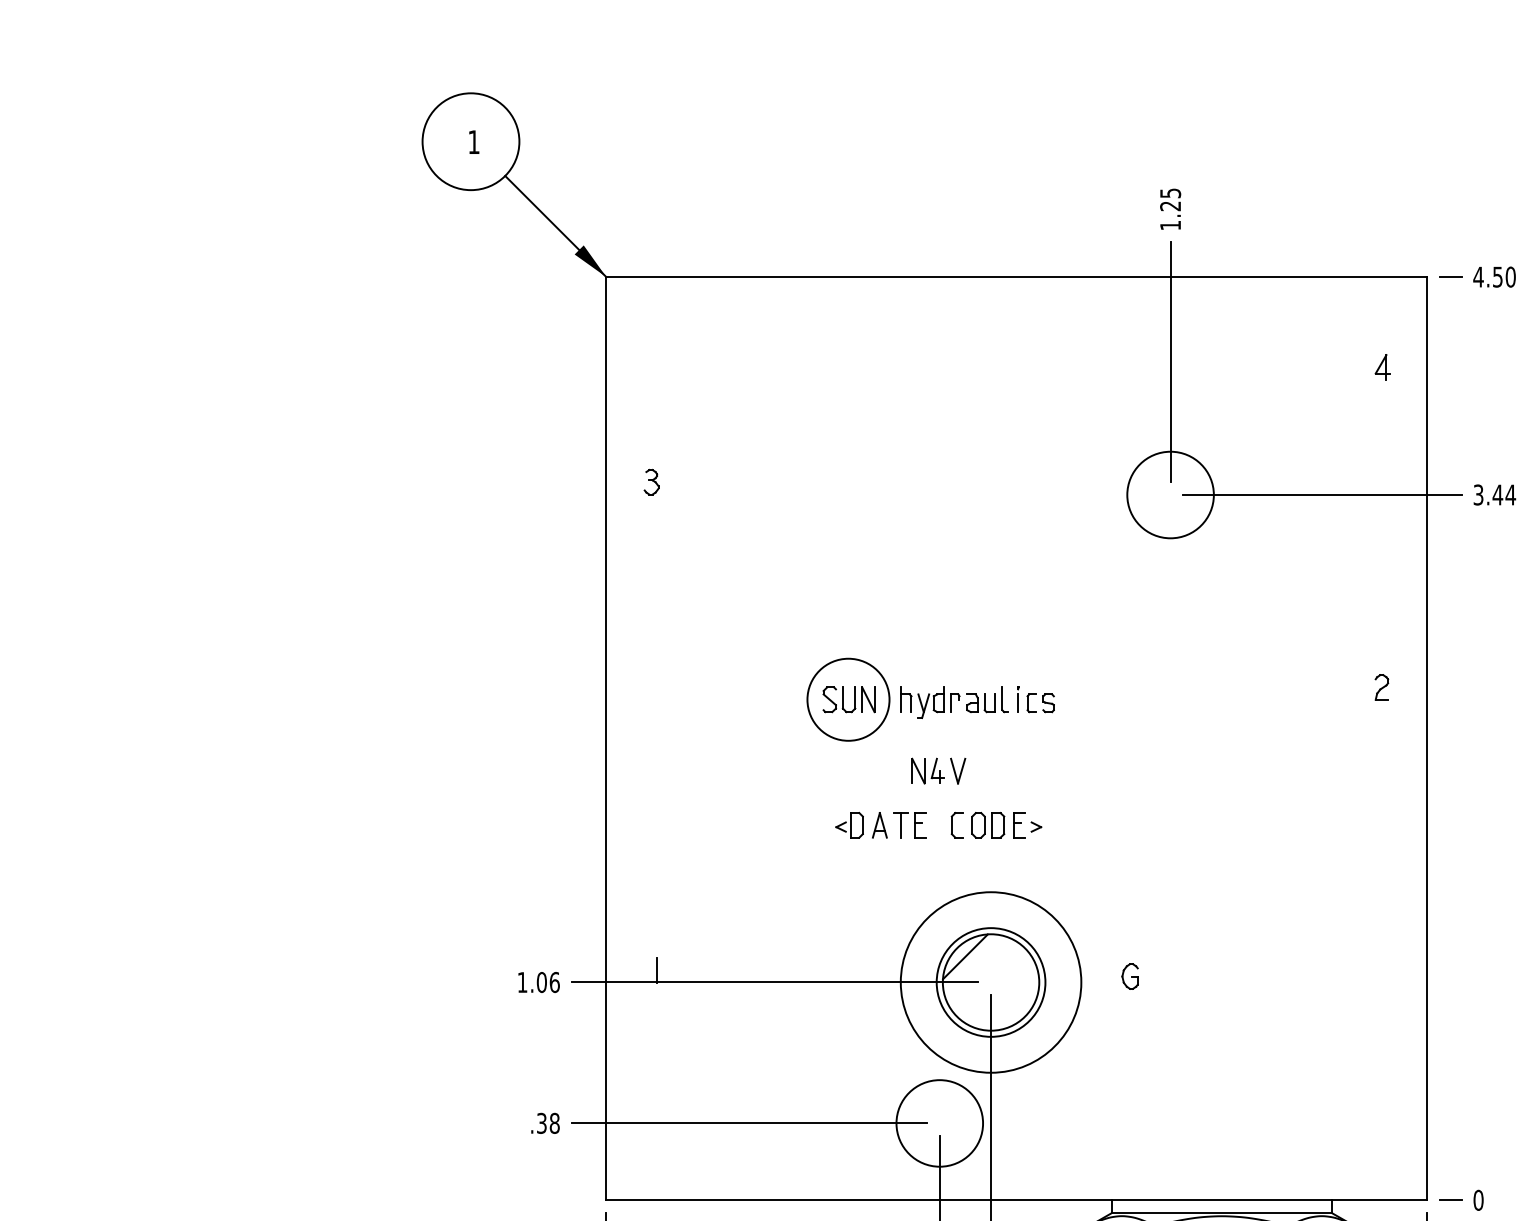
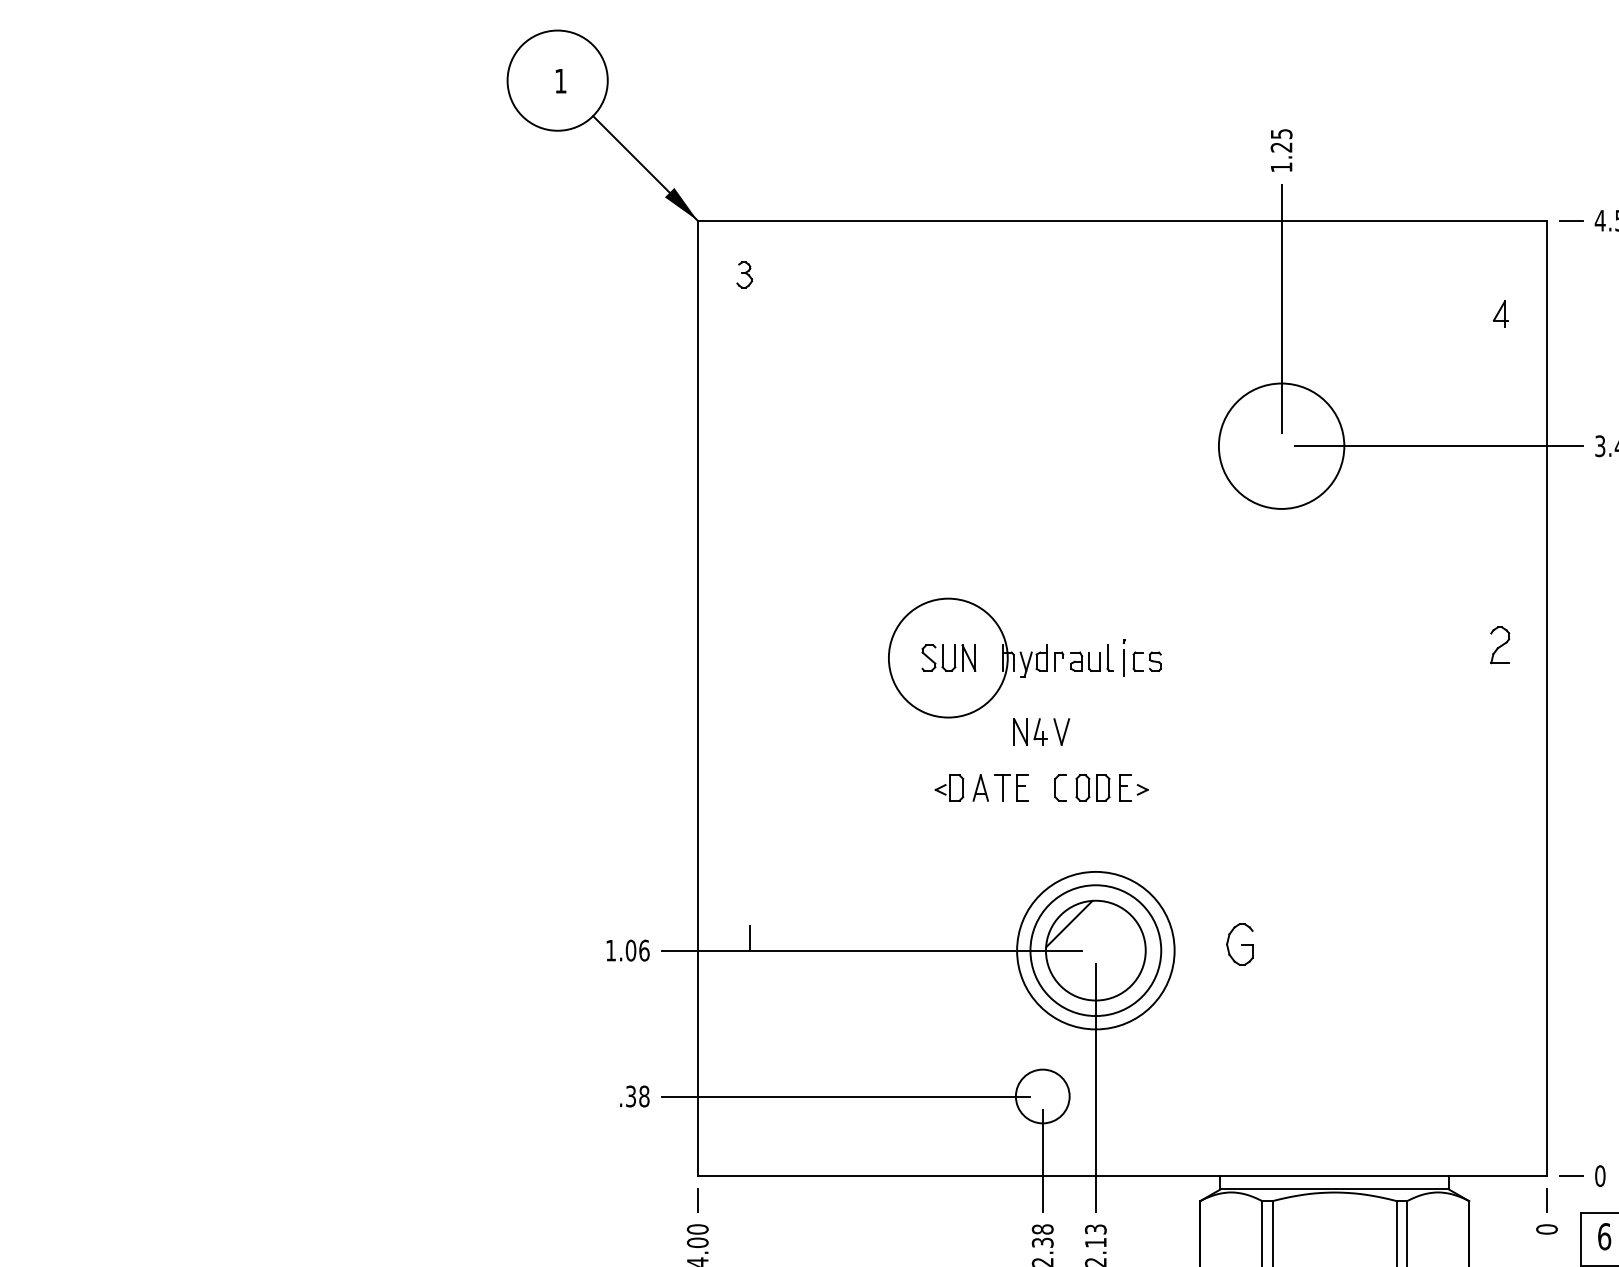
part: (651, 481) -> (744, 274), moved
circle: (1170, 495) -> (1281, 446), size x1.4
part: (1382, 687) -> (1500, 645), size x1.4
circle: (847, 699) -> (947, 657), size x1.4
part: (1017, 699) -> (1123, 657), size x1.4
part: (1129, 976) -> (1239, 944), size x1.6
circle: (990, 982) -> (1095, 950), size x0.7
circle: (990, 982) -> (1095, 950), size x1.4
circle: (939, 1123) -> (1042, 1096), size x0.6

